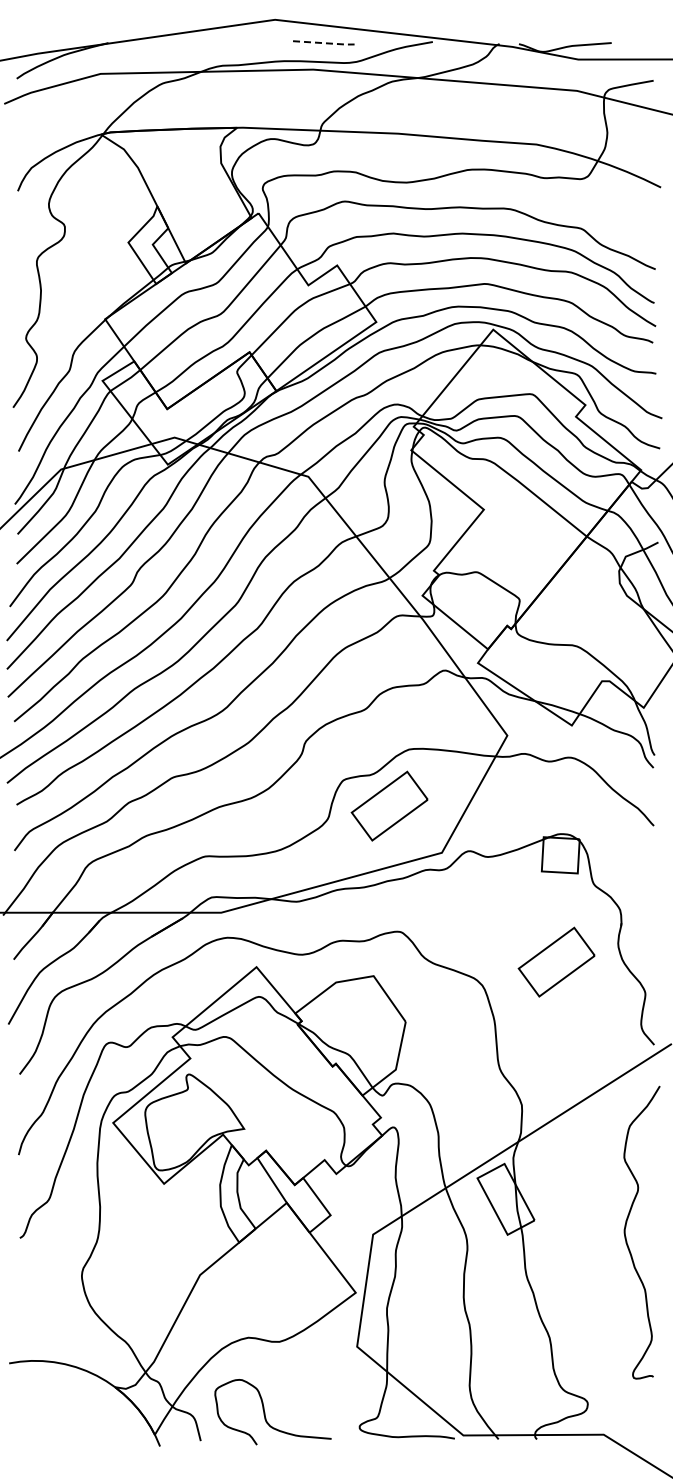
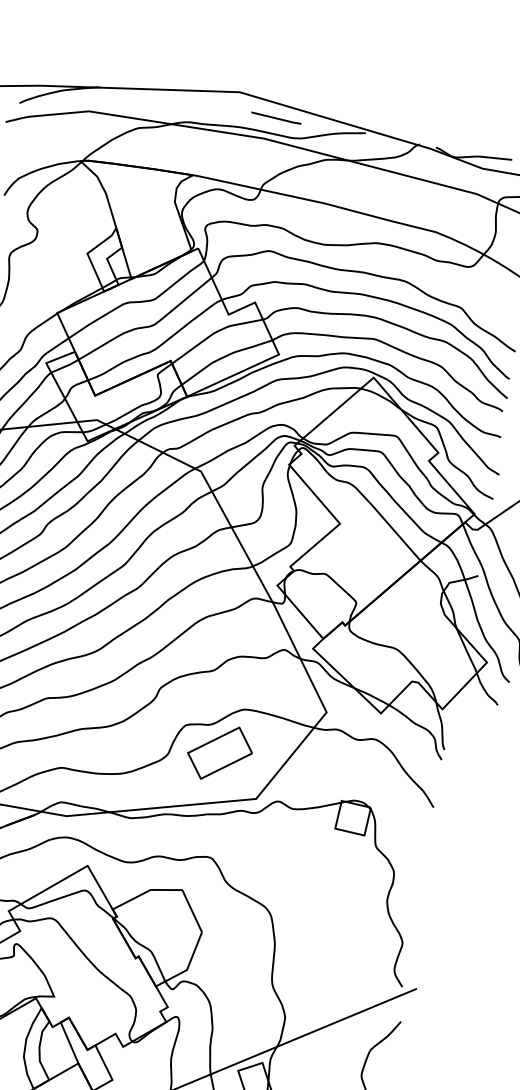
line: (324, 43) -> (276, 118), dashed -> solid
part: (556, 961) -> (334, 904), removed

